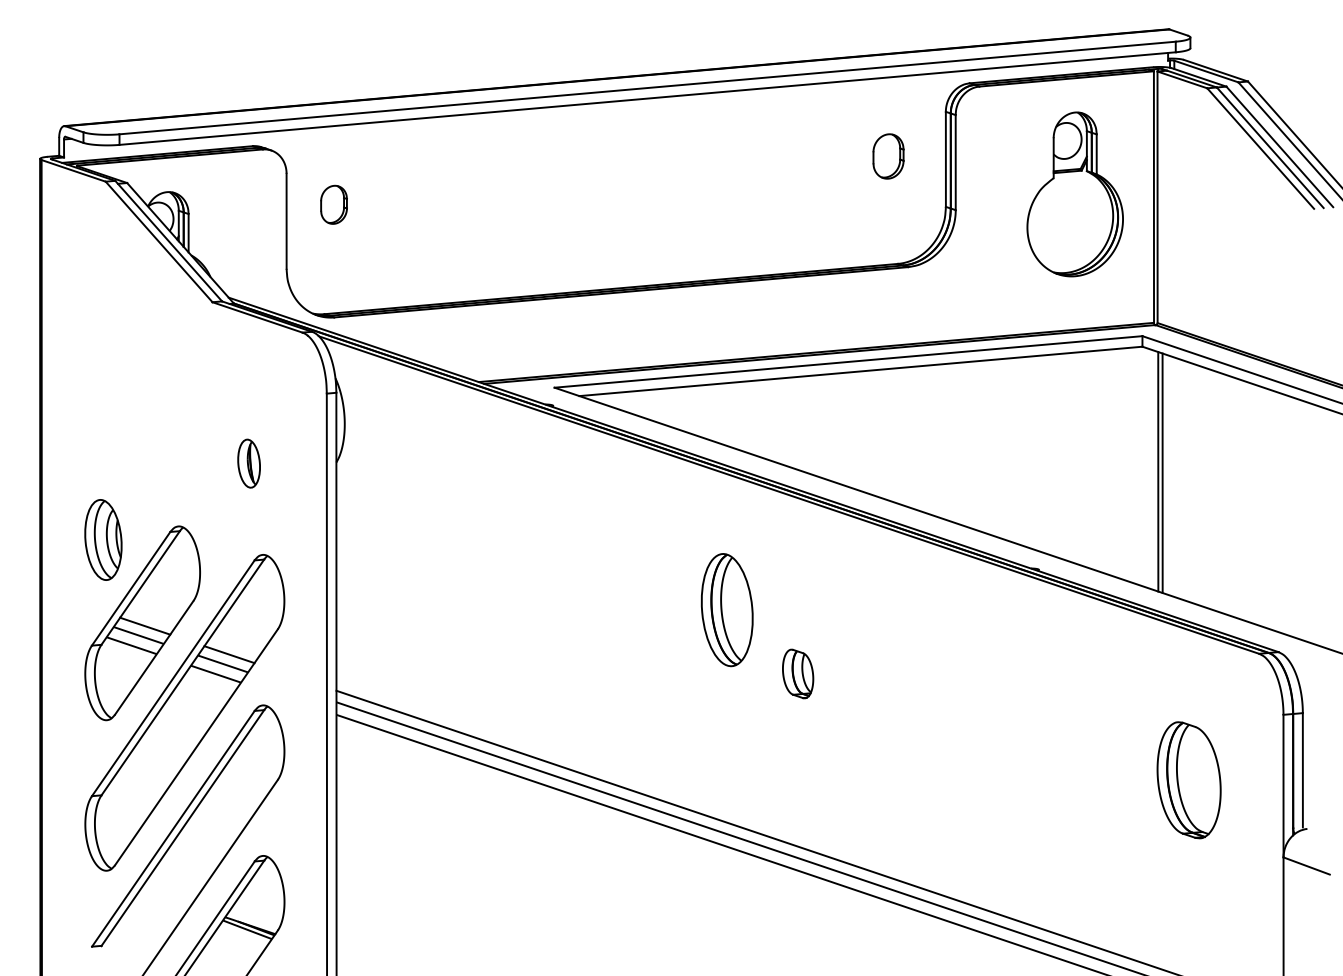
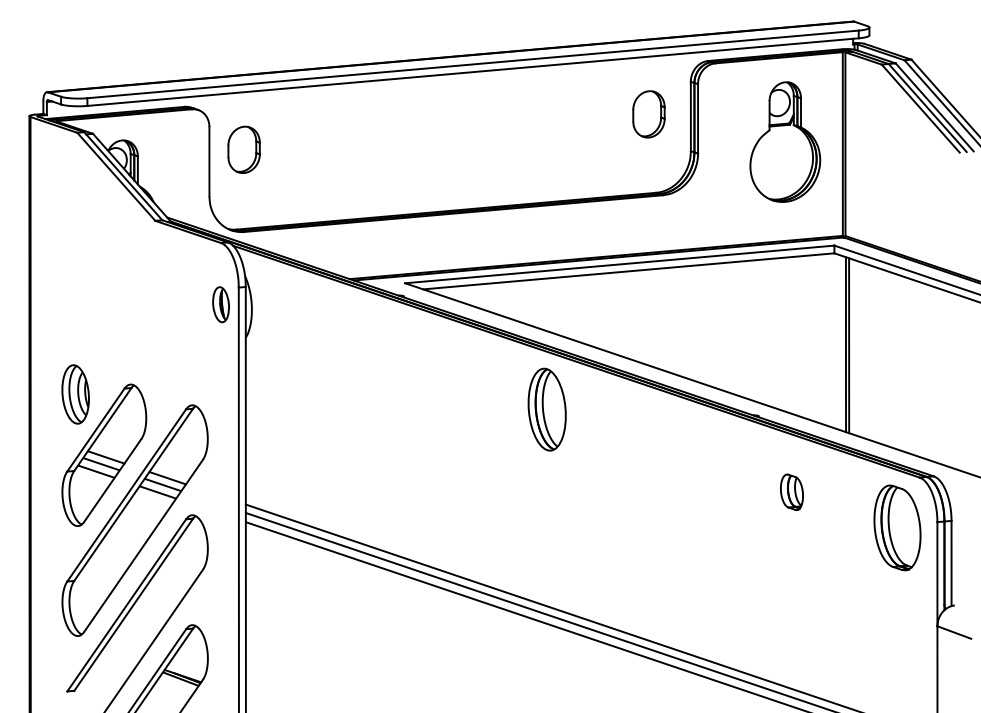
part: (887, 156) -> (648, 114), size x1.43
part: (333, 204) -> (243, 149), size x1.67
part: (248, 463) -> (220, 304), moved
part: (726, 609) -> (546, 409), moved
part: (797, 672) -> (791, 491), moved
part: (1189, 779) -> (897, 527), moved

